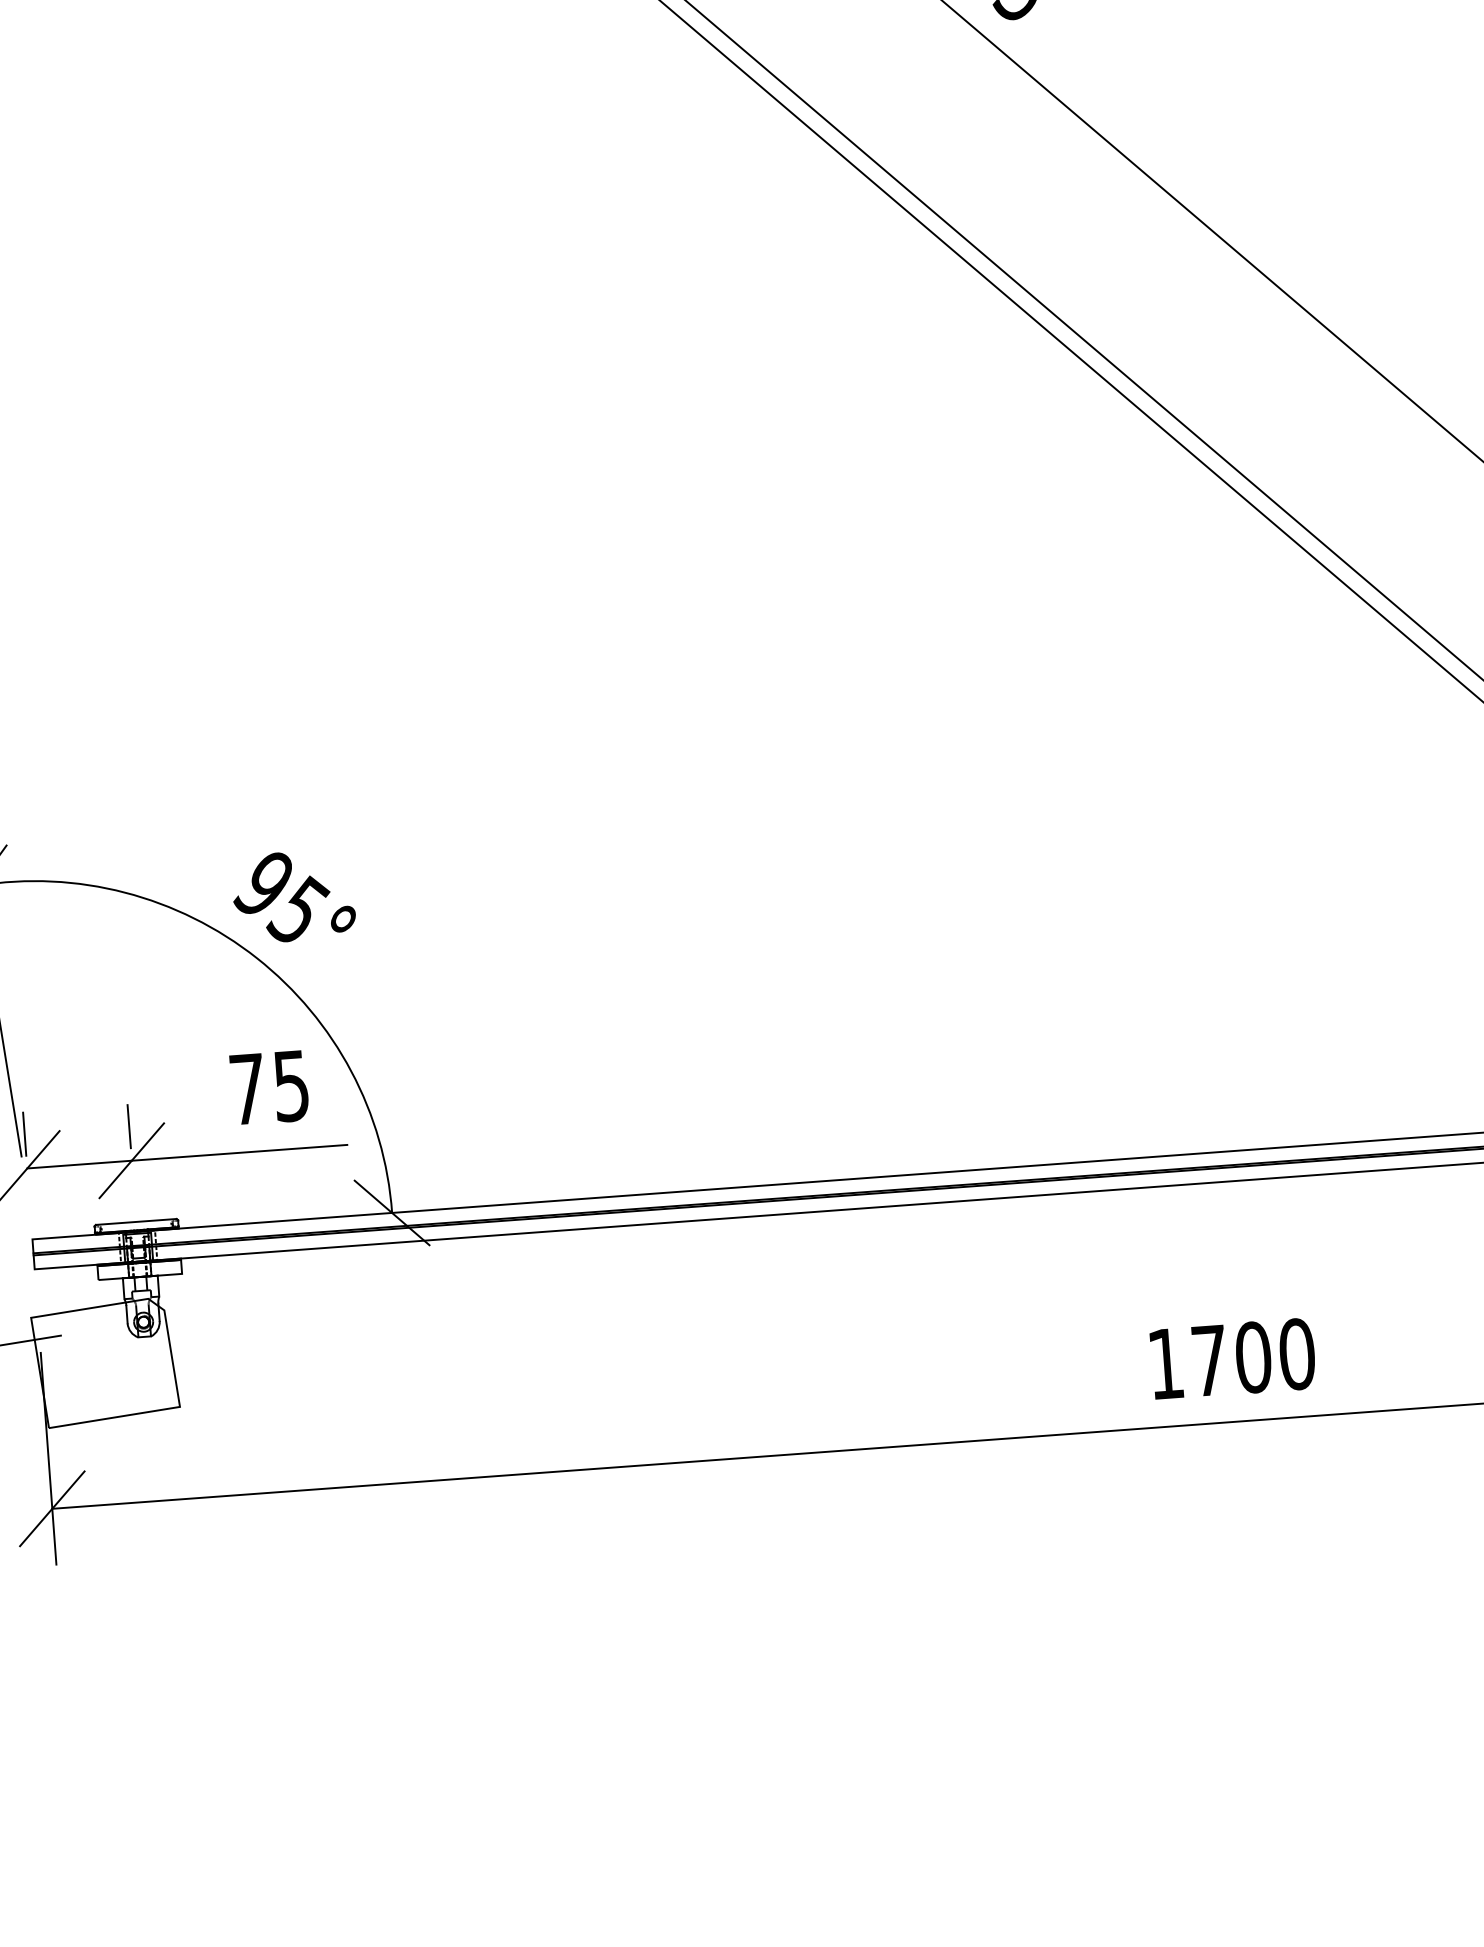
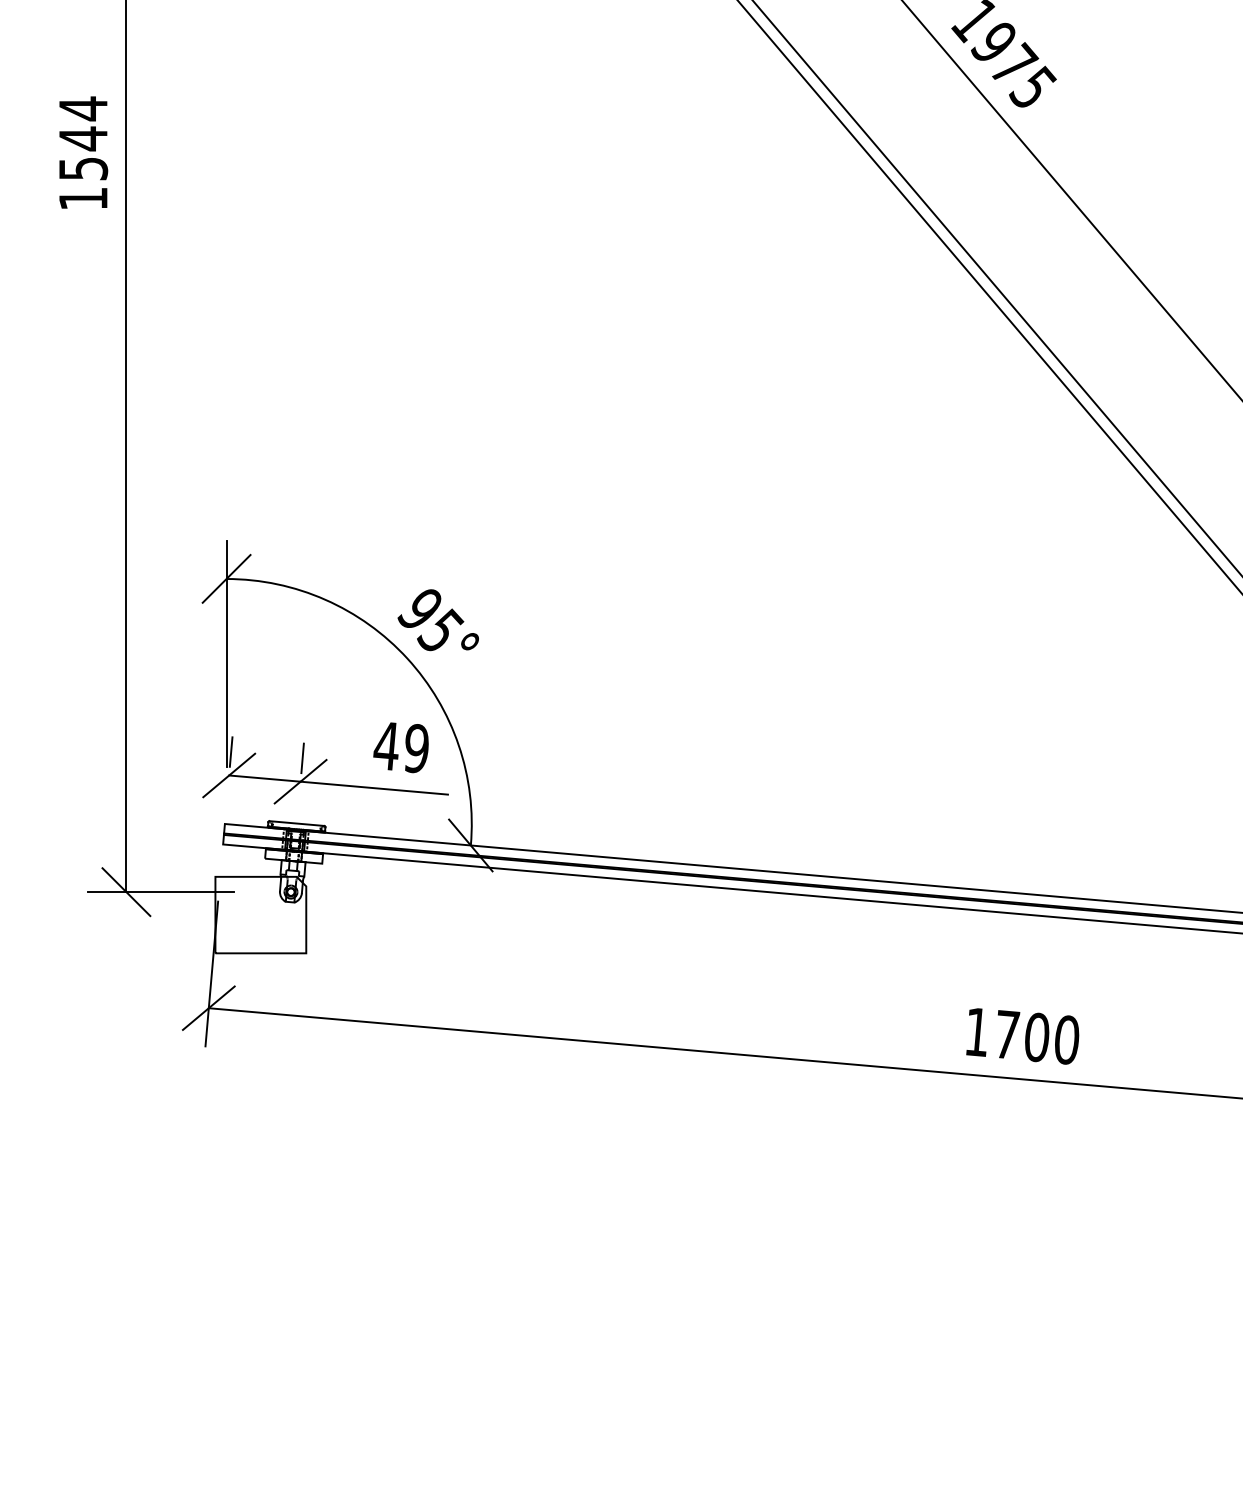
text: (267, 1088) -> (400, 747), 75 -> 49

